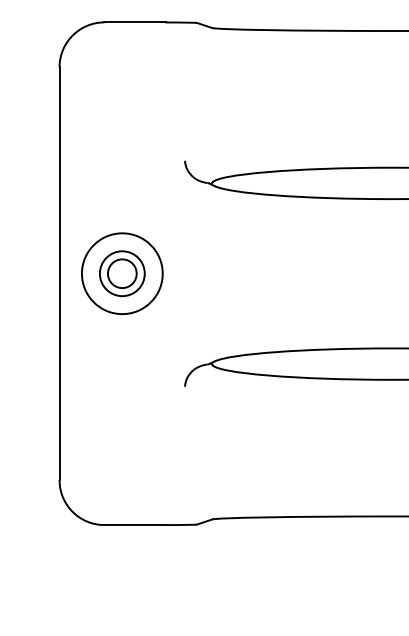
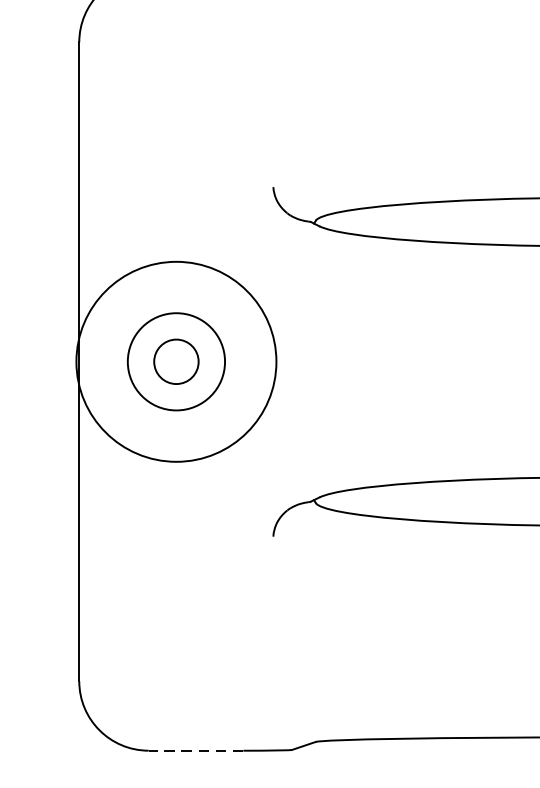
circle: (121, 273) -> (175, 361), size x1.4
circle: (121, 273) -> (175, 361), size x1.6
line: (135, 525) -> (196, 751), solid -> dashed

